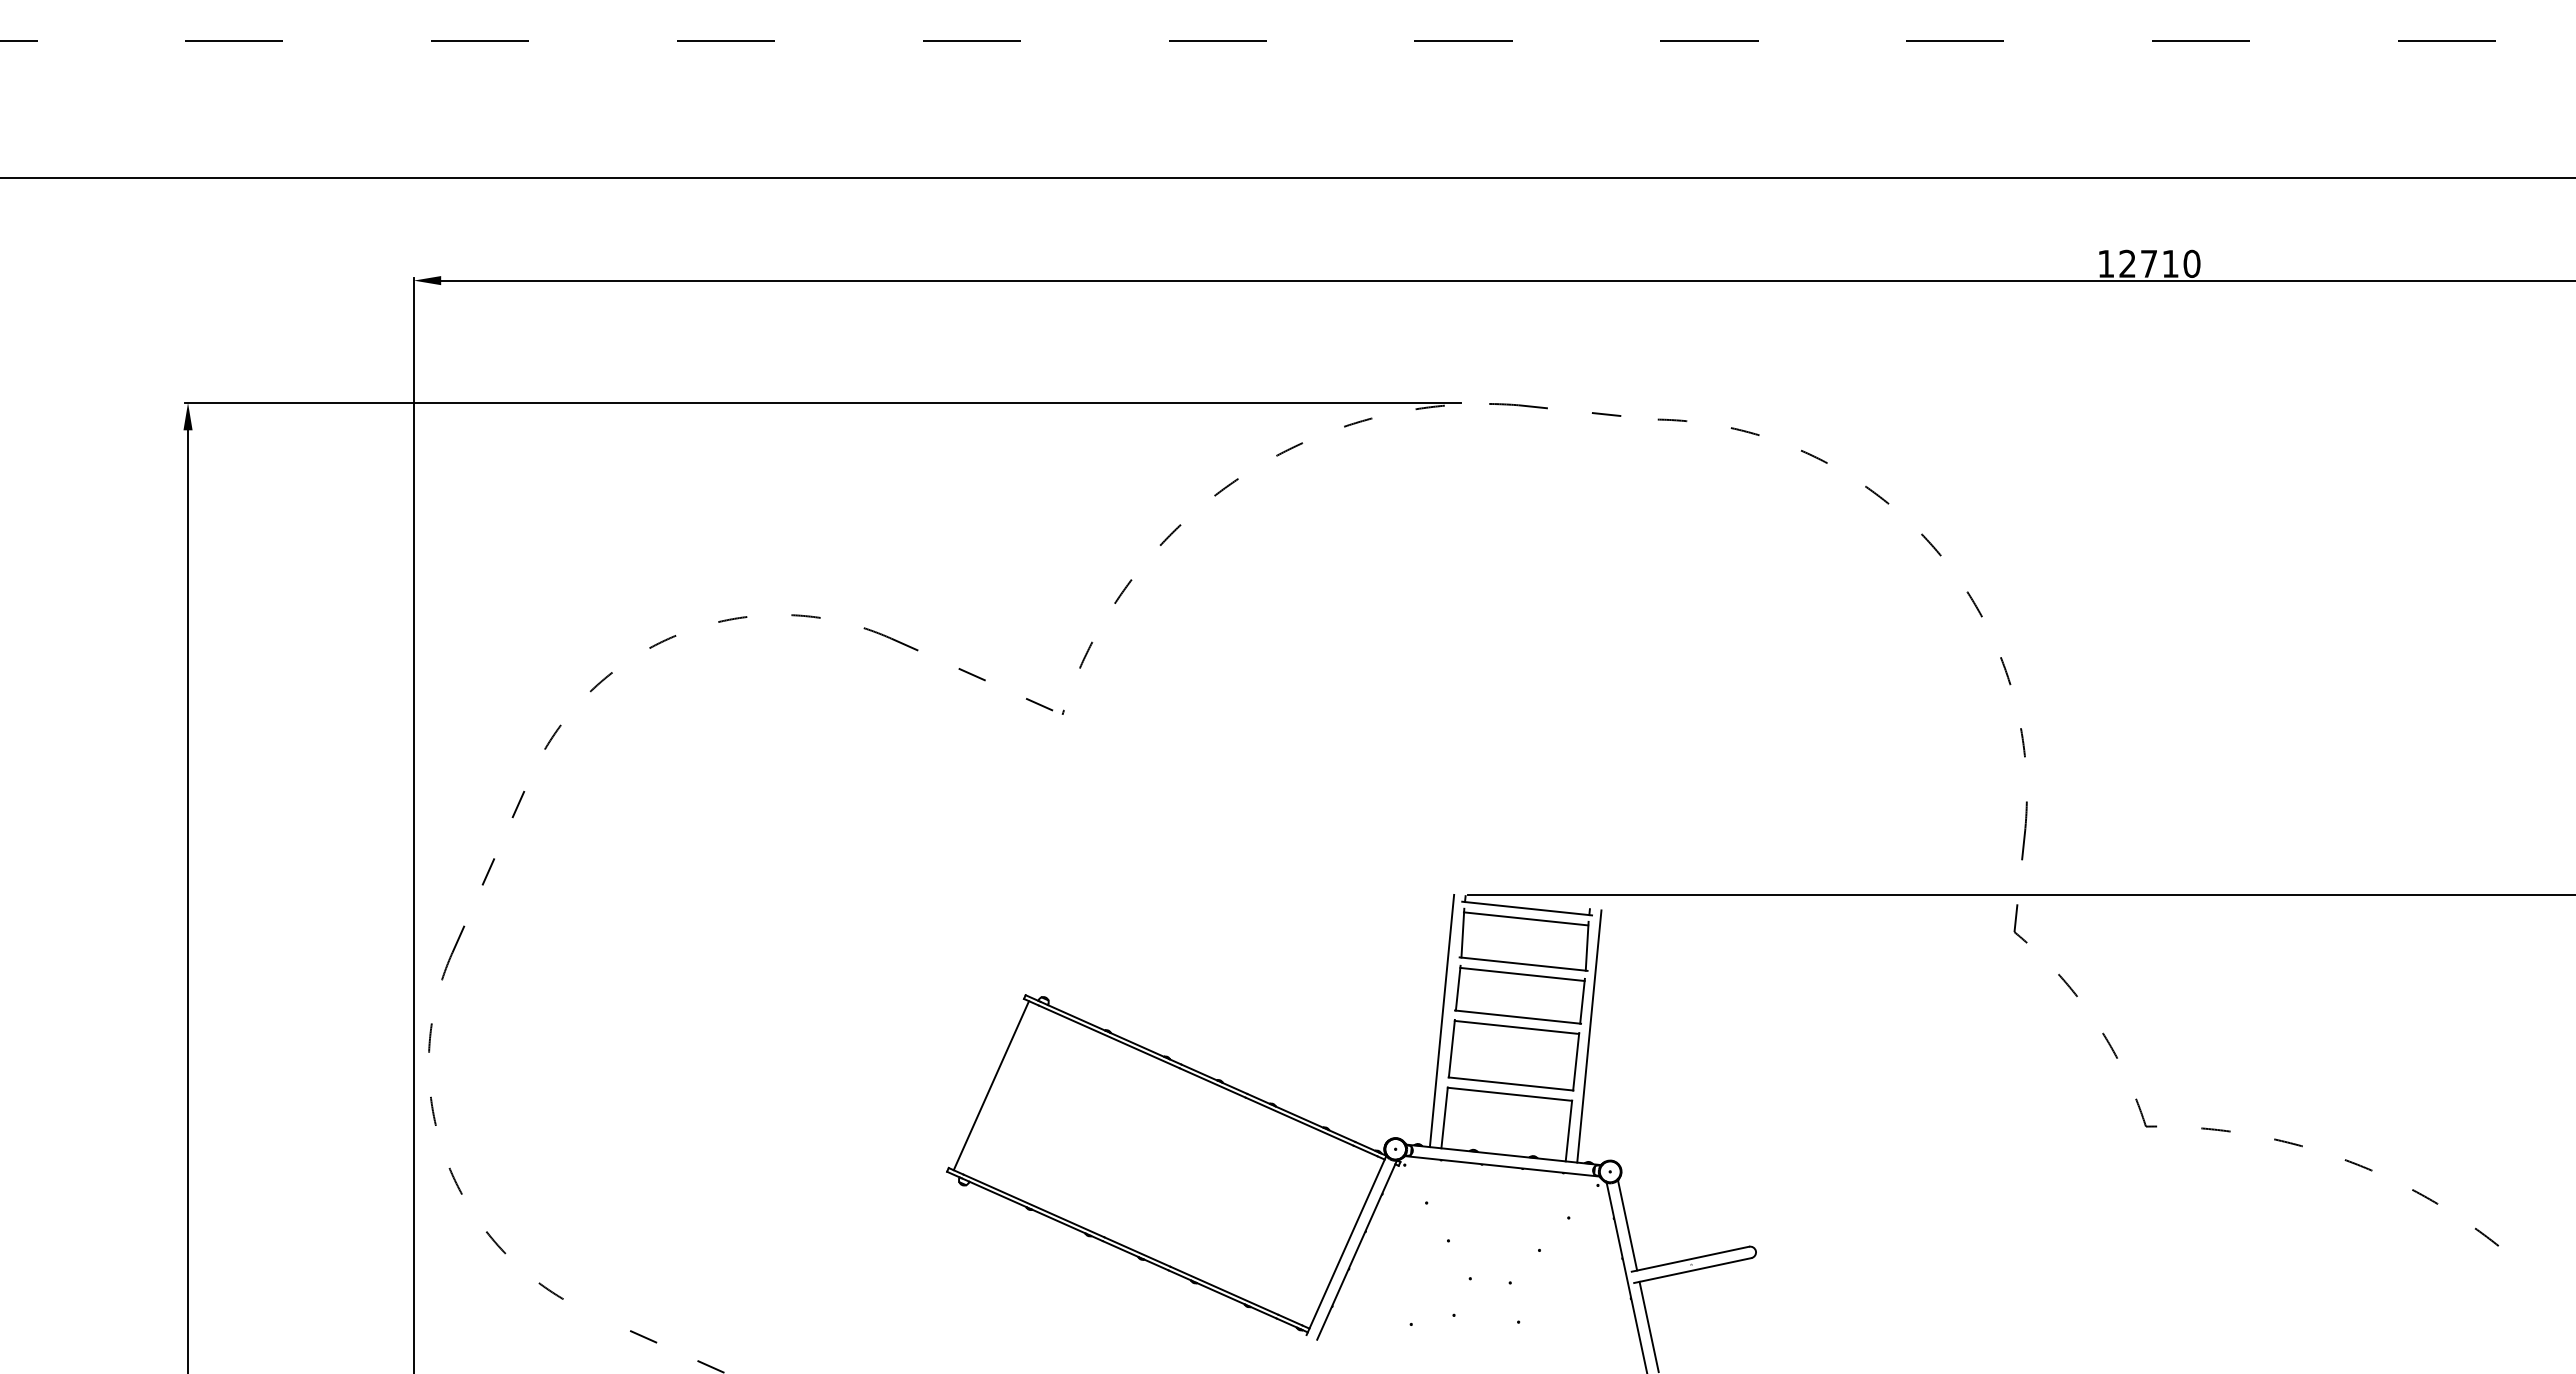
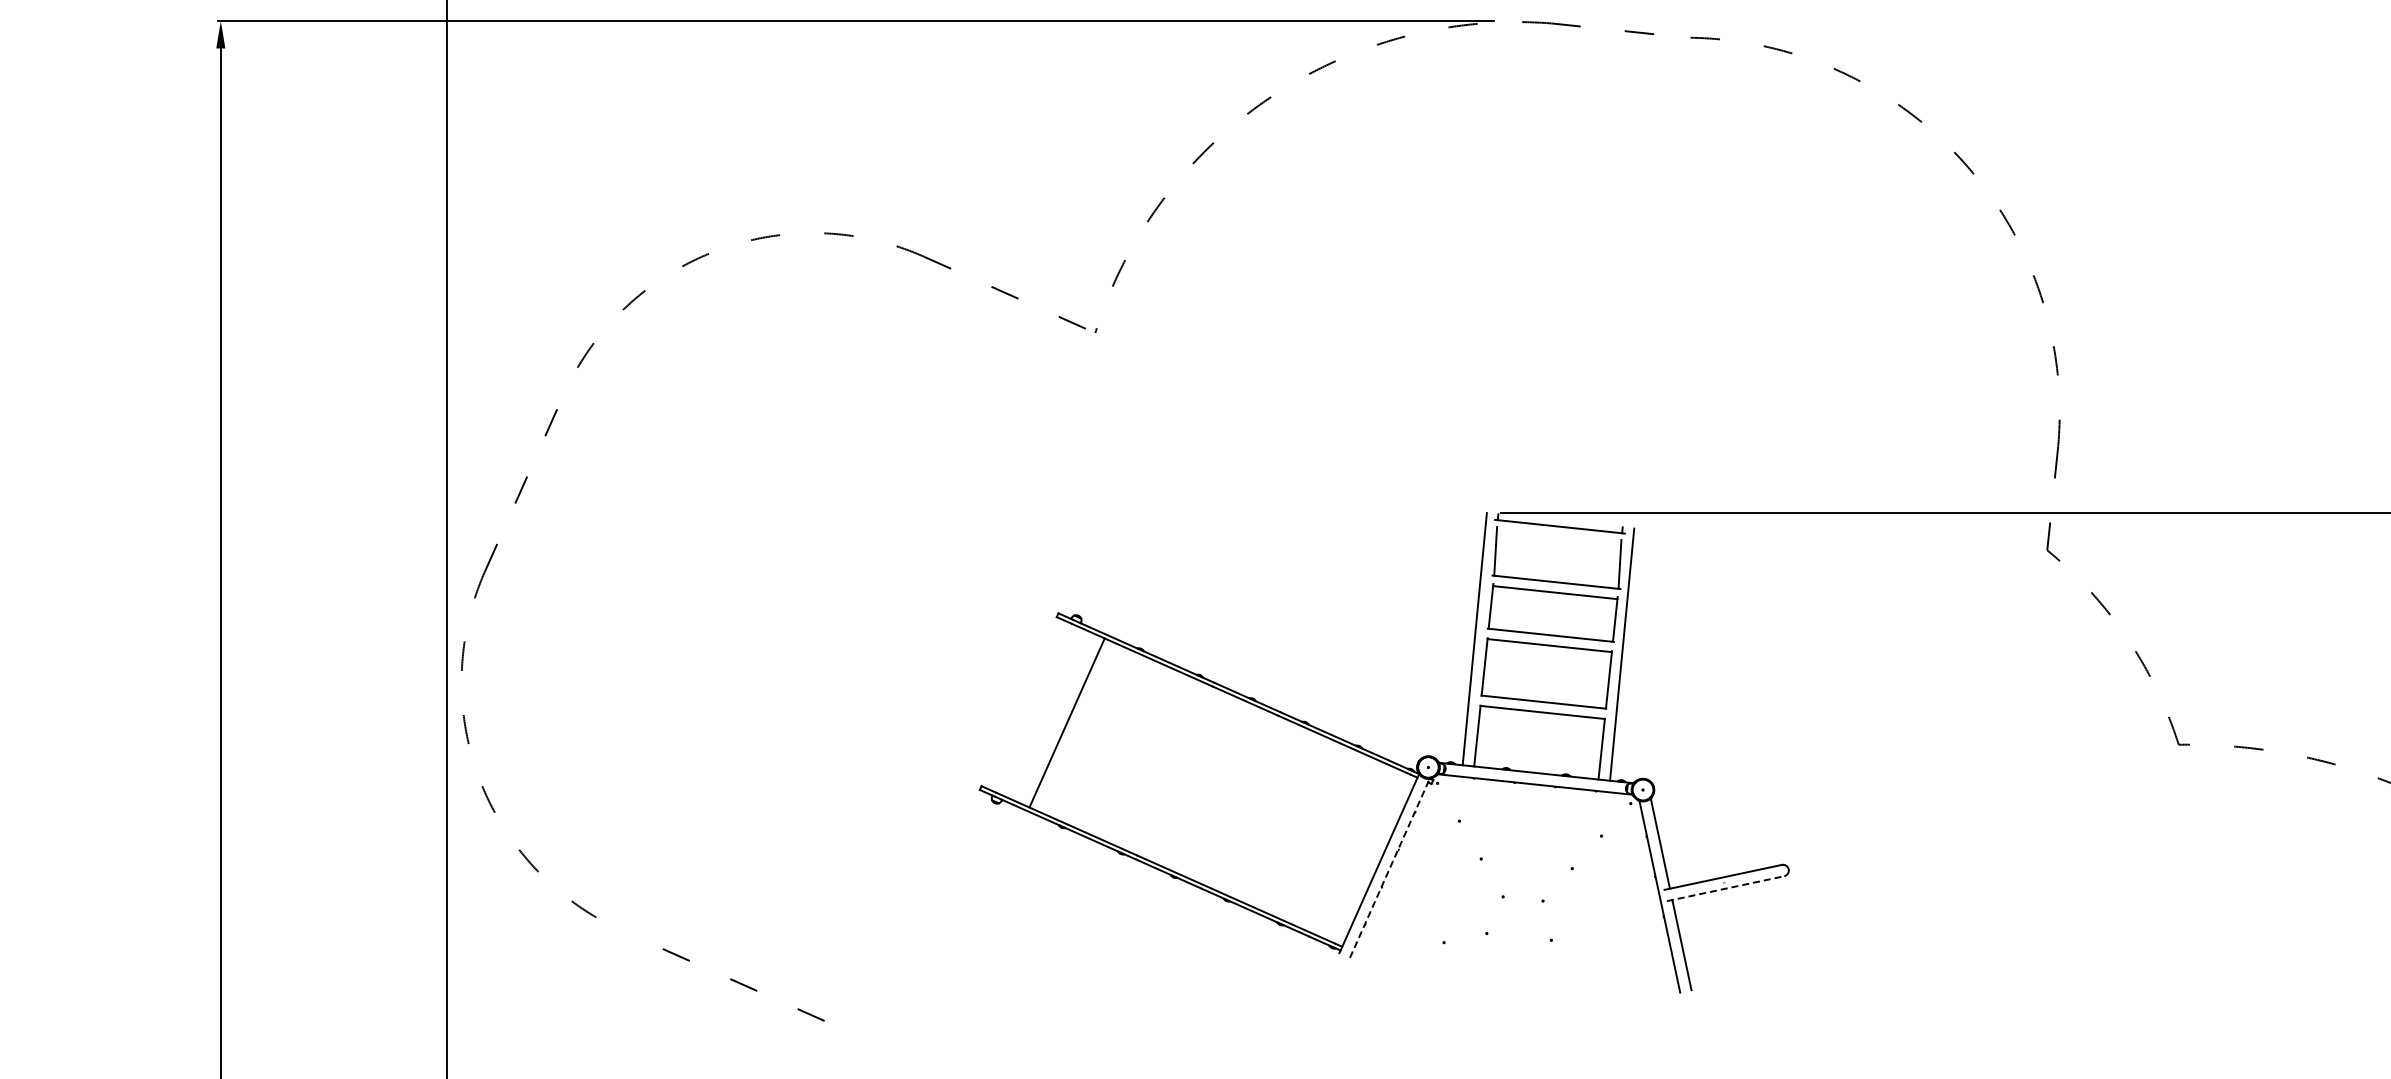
line: (1525, 918) -> (1558, 536), removed
line: (991, 1085) -> (1067, 722), moved
line: (1357, 1250) -> (1390, 868), solid -> dashed
line: (1692, 1270) -> (1725, 888), solid -> dashed

